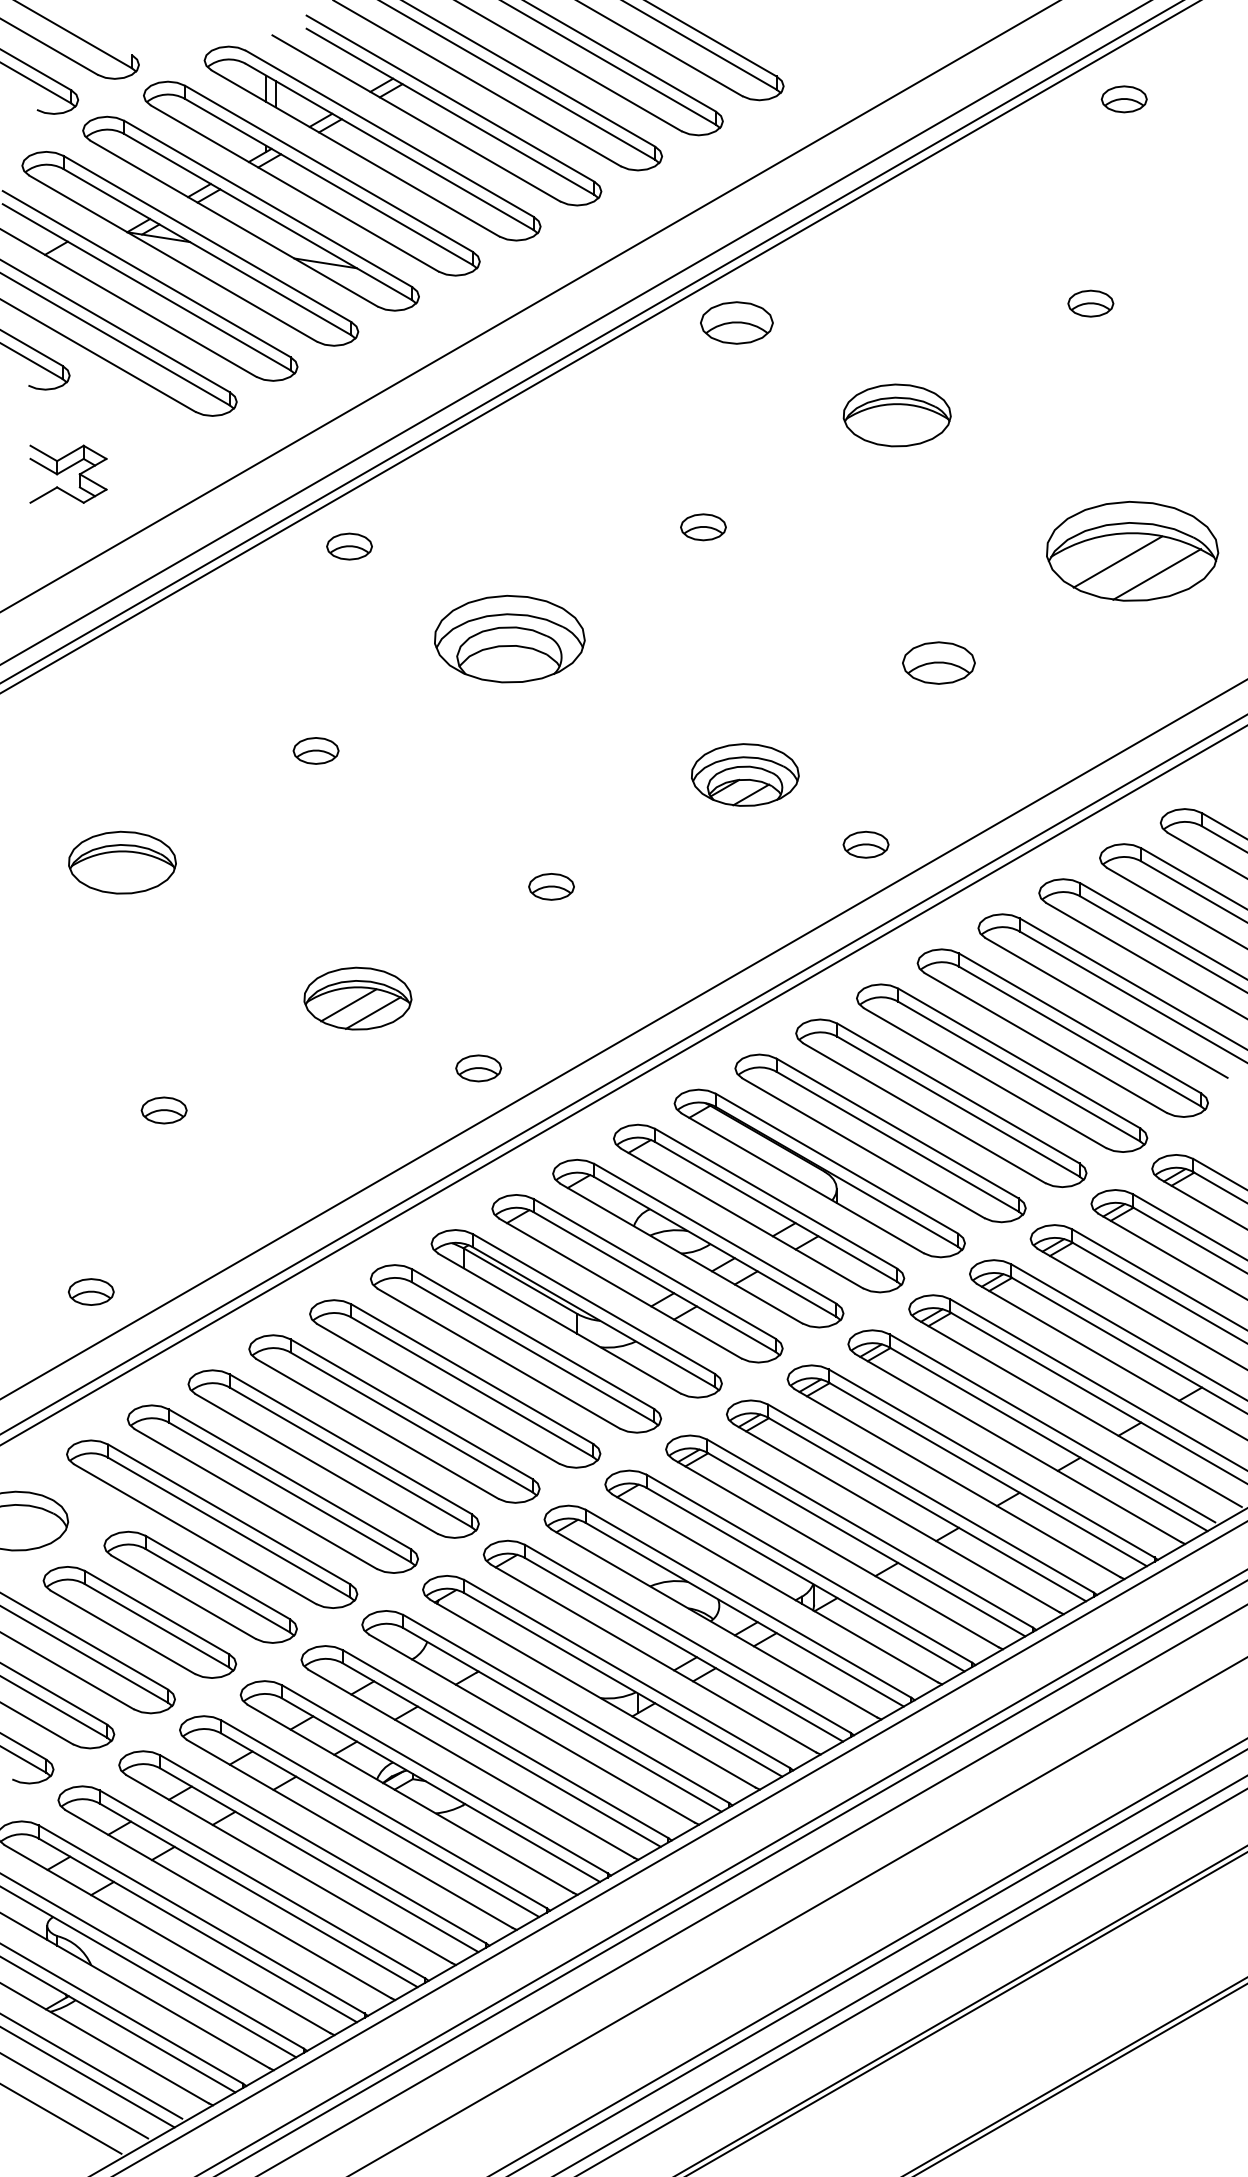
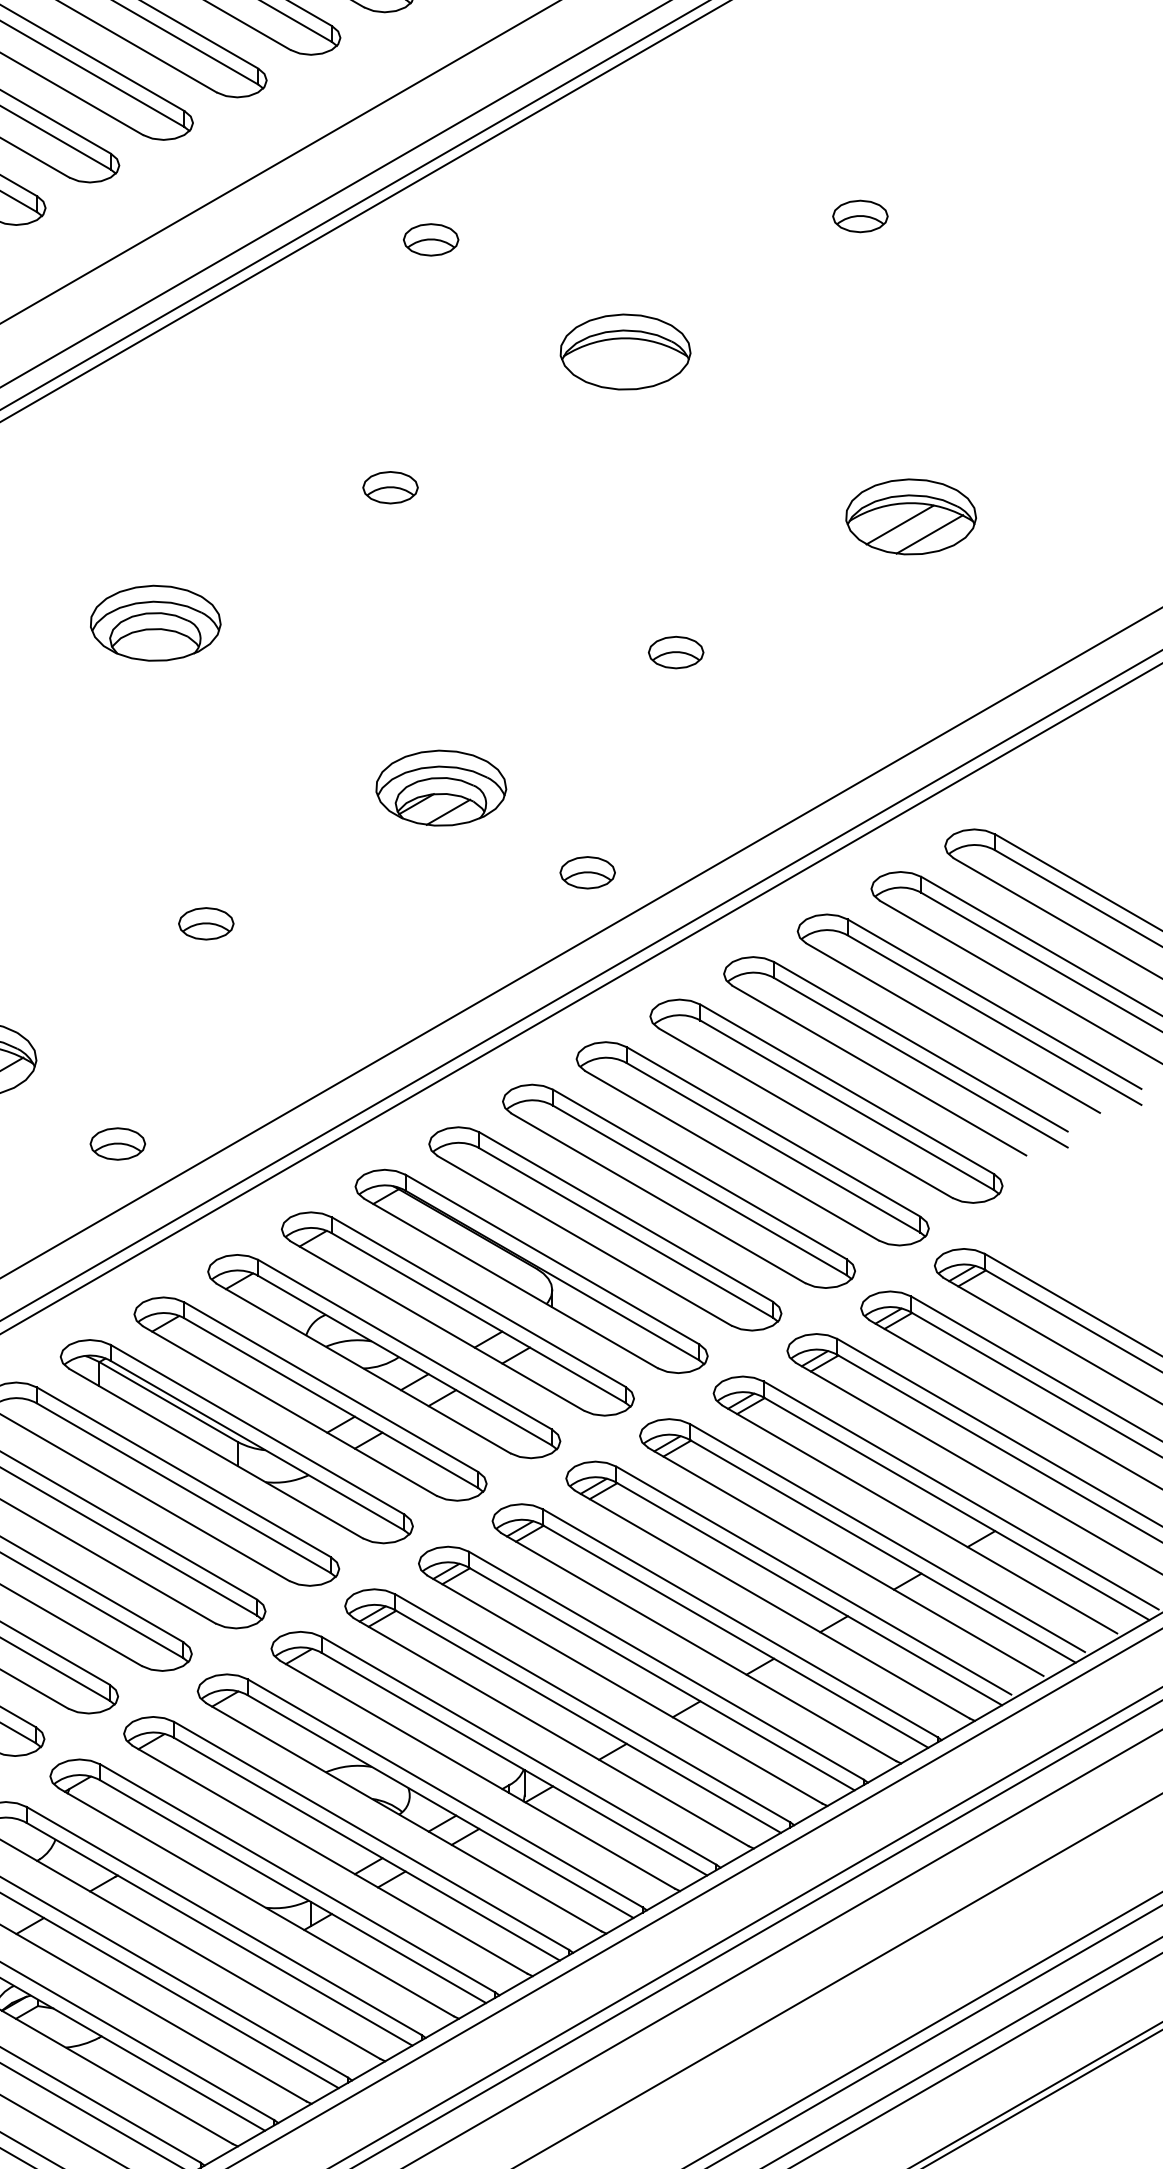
part: (736, 322) -> (430, 239), size x0.62
part: (1132, 551) -> (910, 517), size x0.62
part: (509, 638) -> (155, 622), size x0.71
part: (938, 663) -> (675, 652), size x0.62

